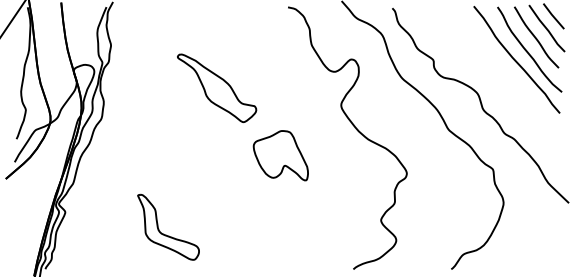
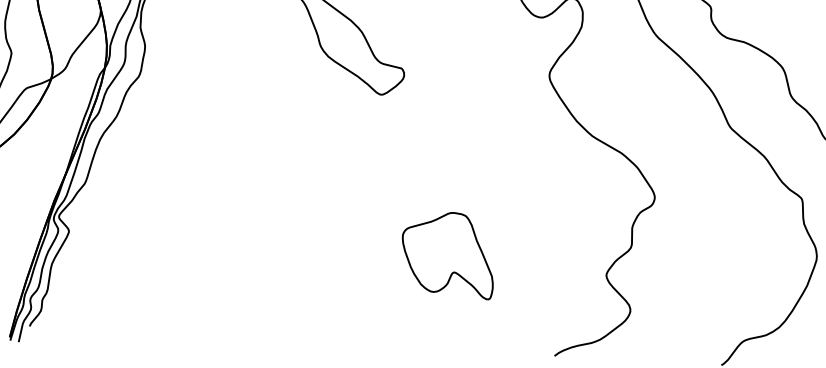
part: (280, 155) -> (447, 254), moved
part: (166, 234) -> (239, 278), removed

